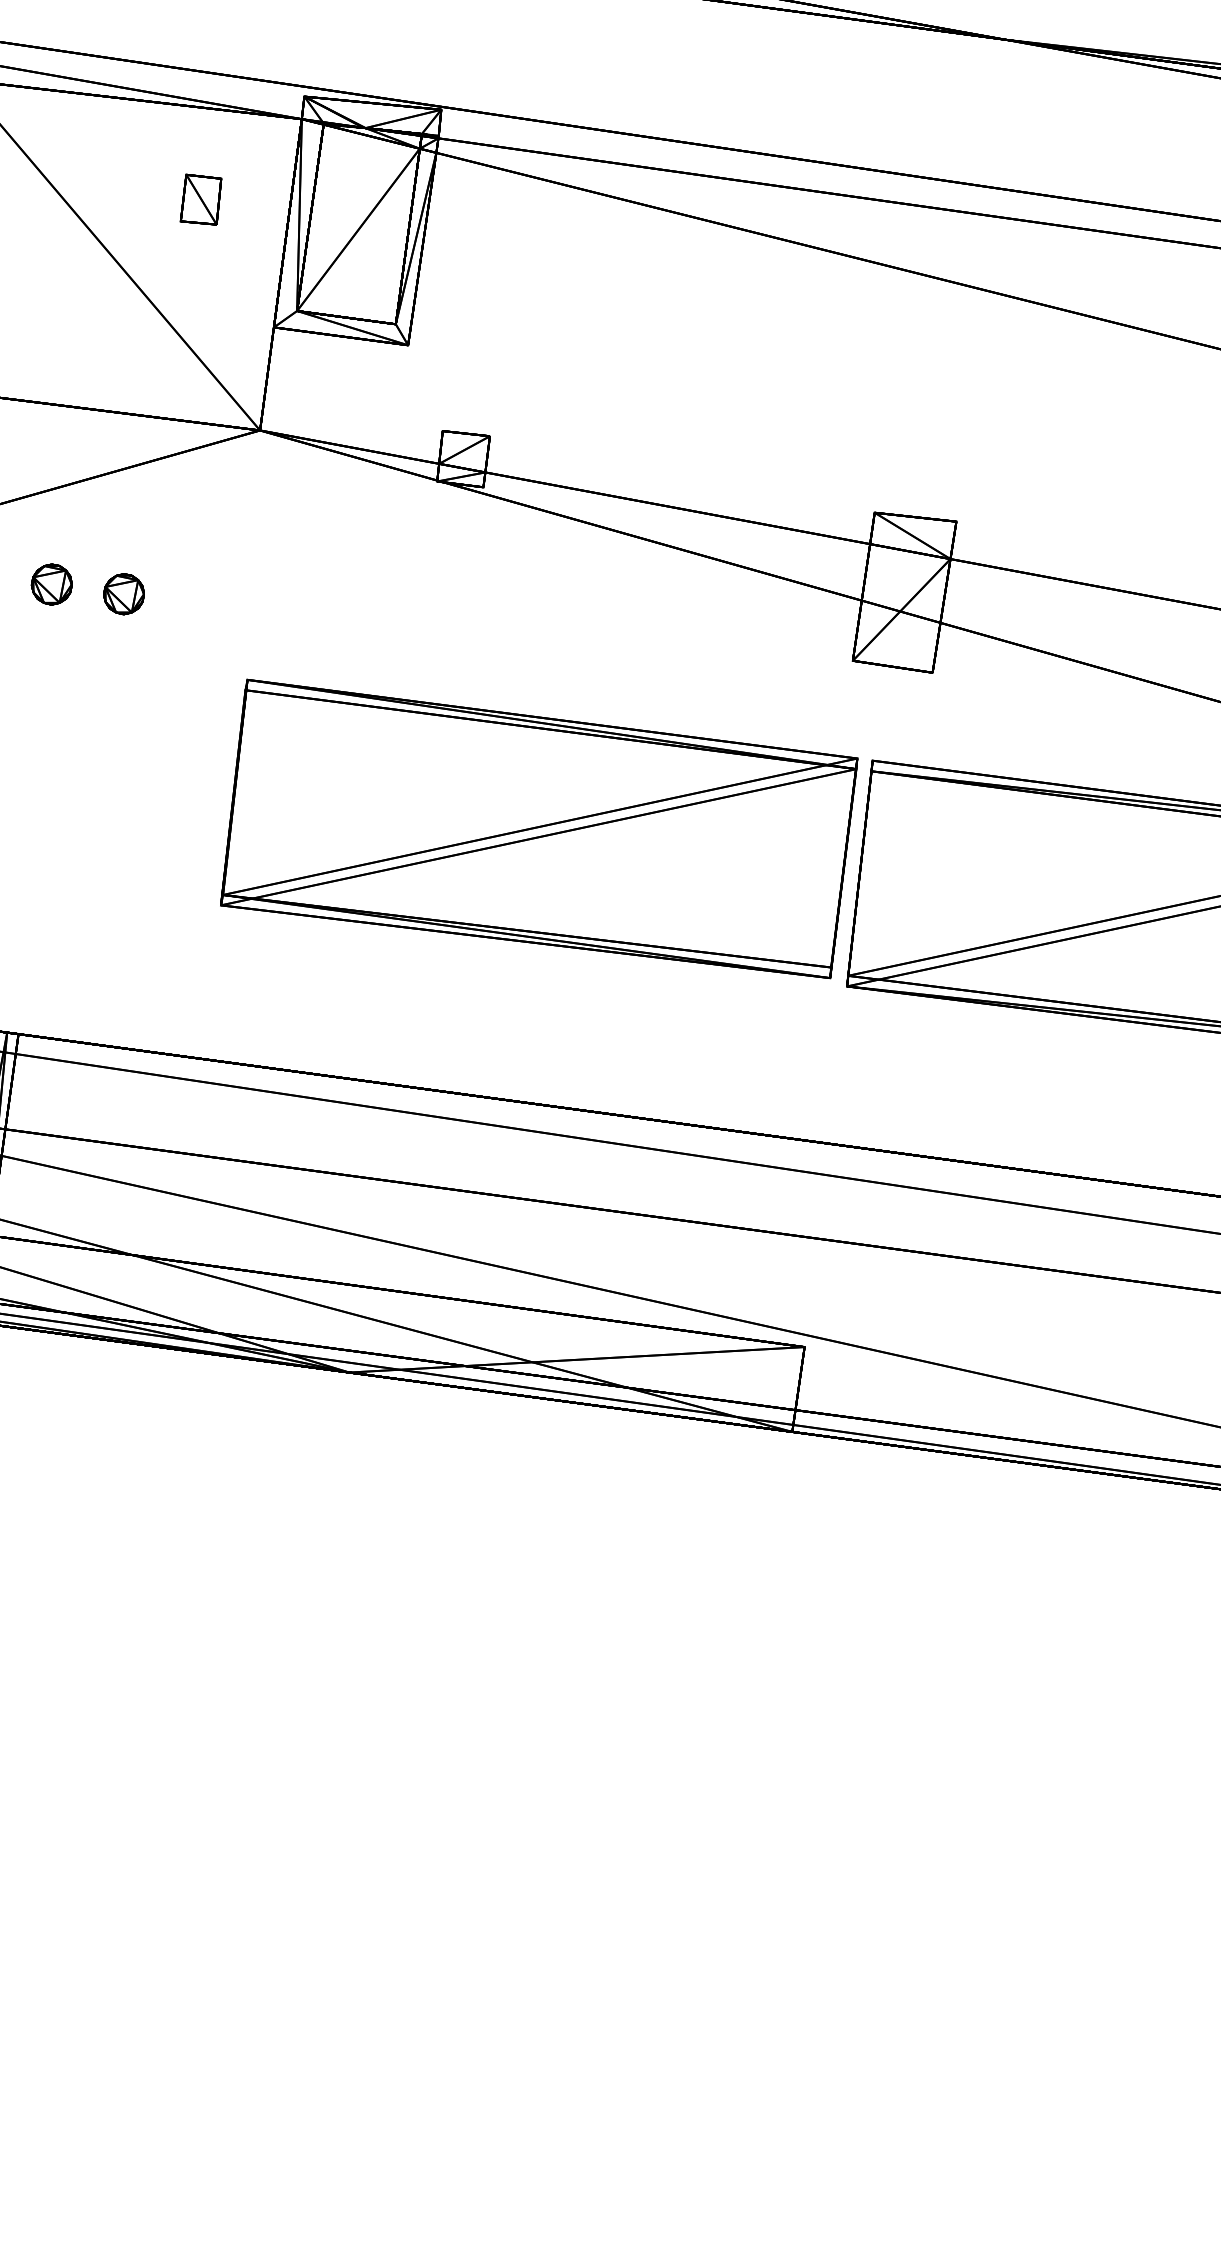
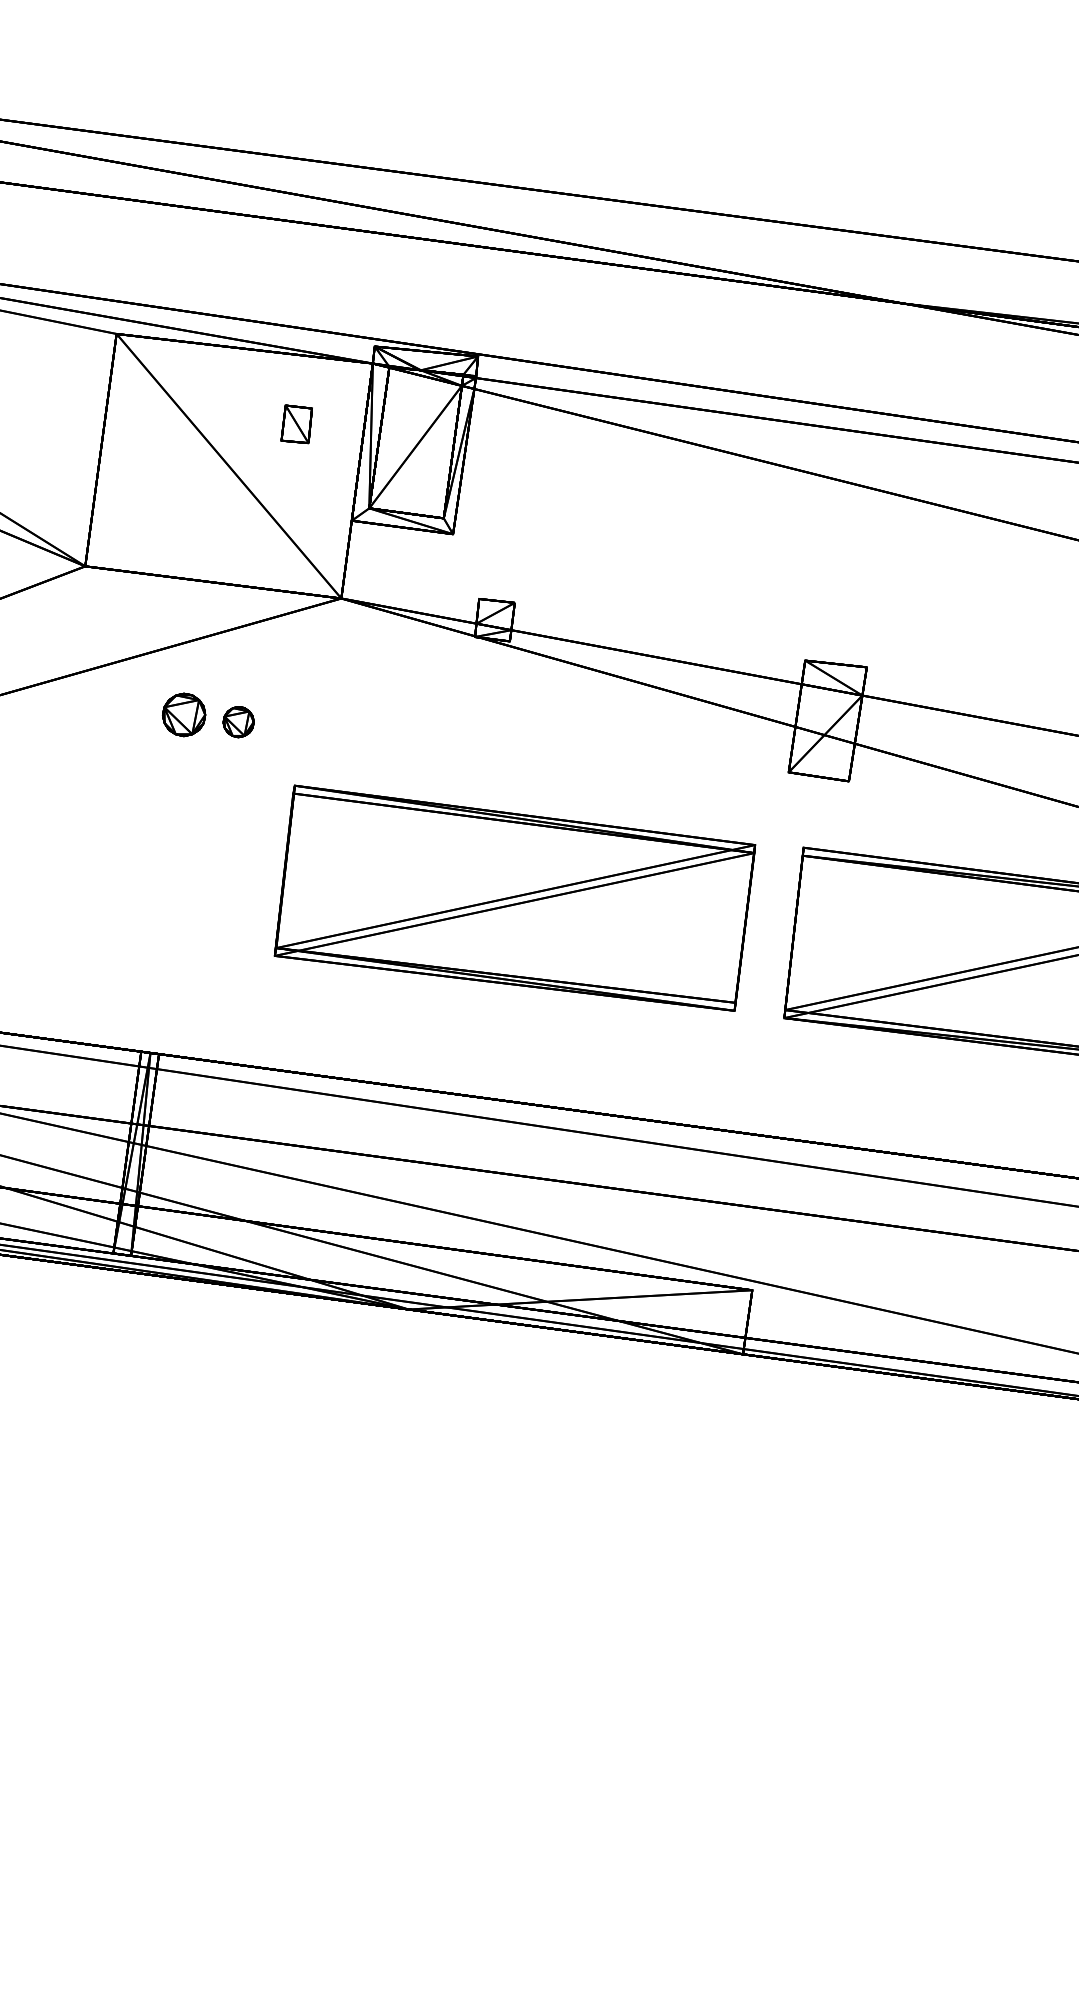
part: (52, 584) -> (184, 714), size x1.4
part: (538, 827) -> (514, 897), moved

